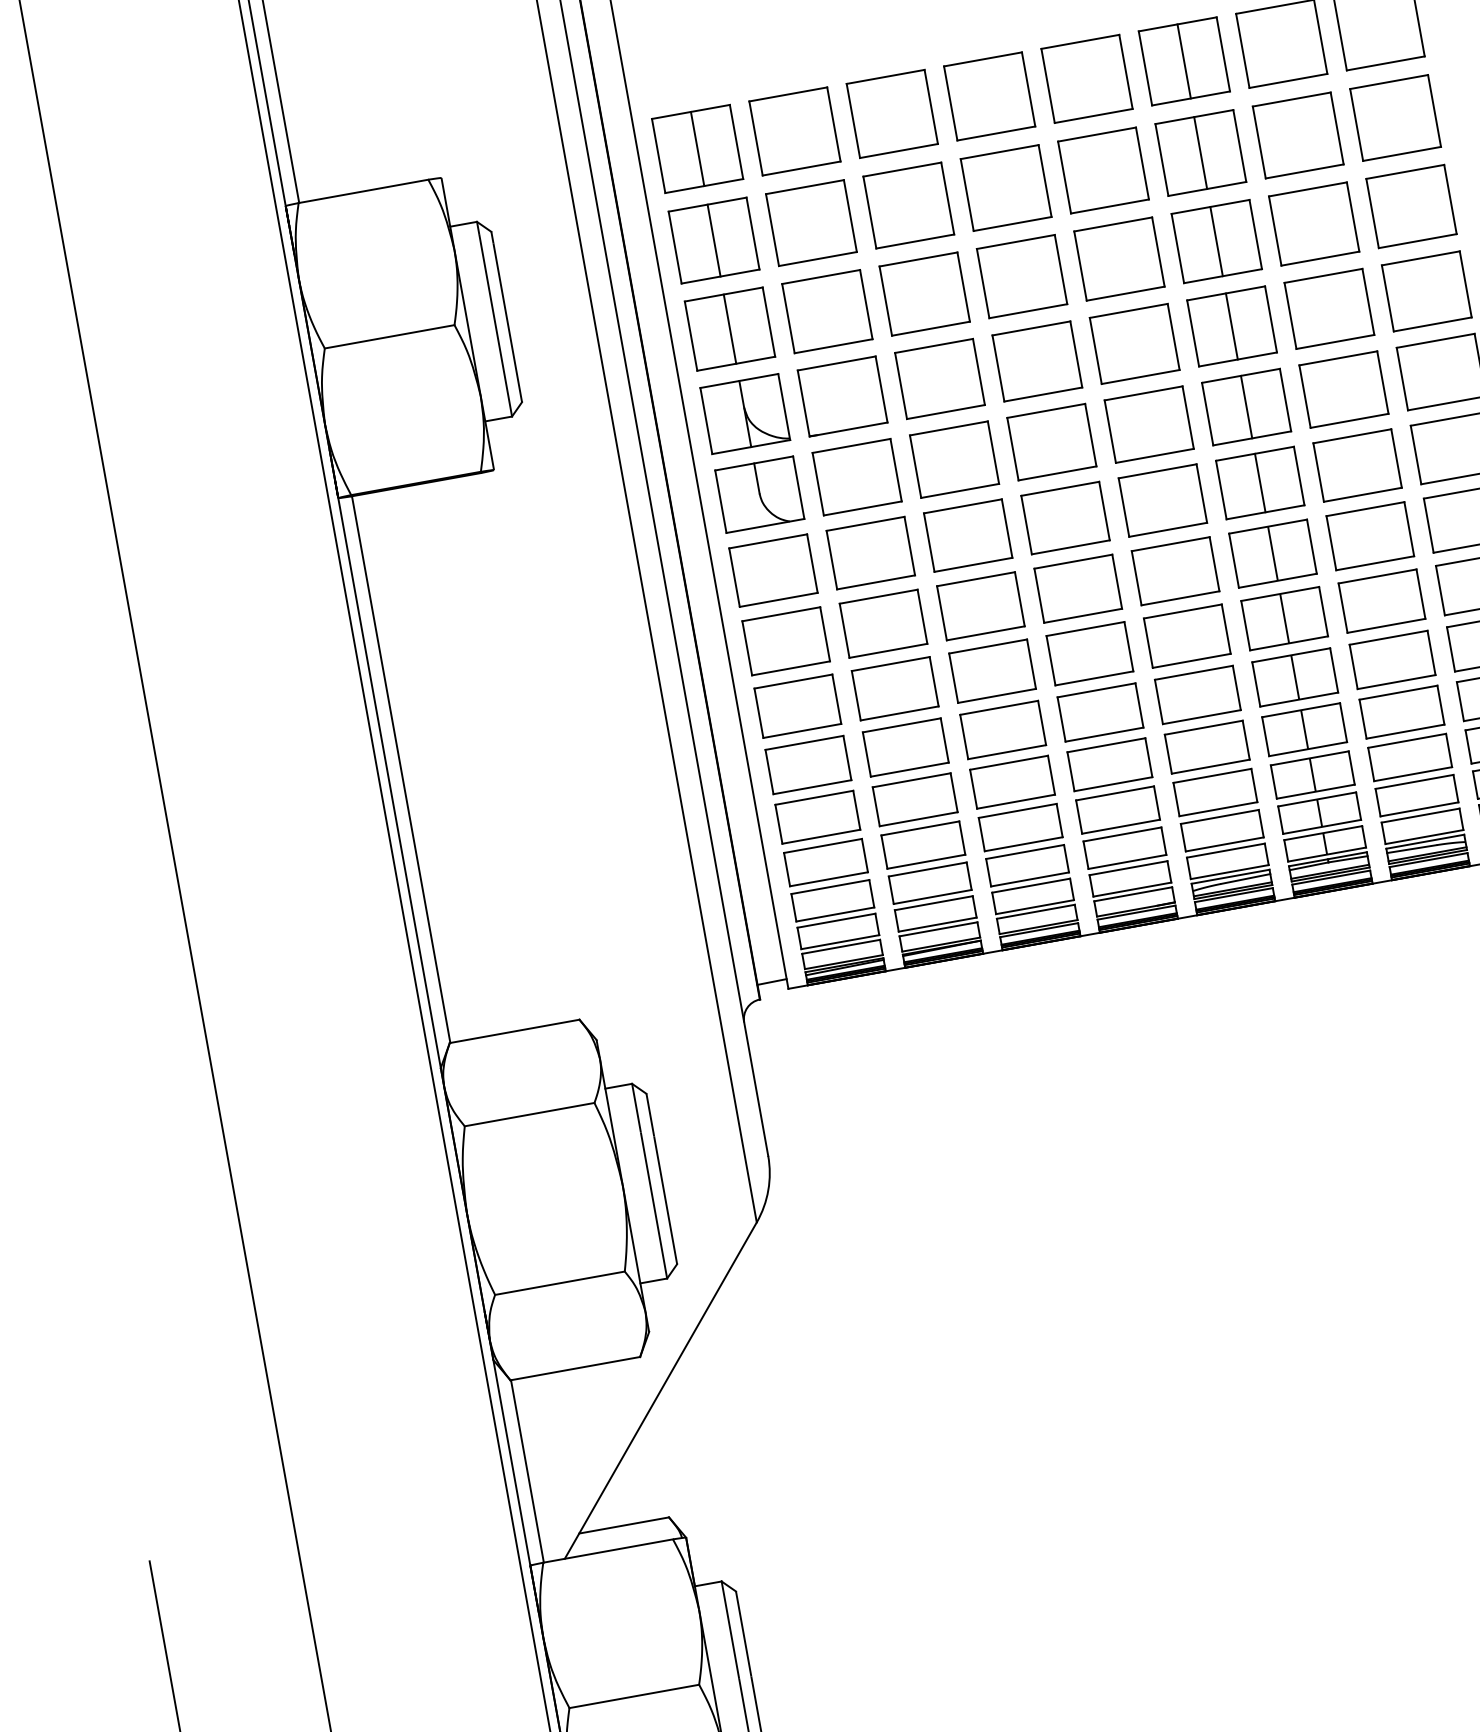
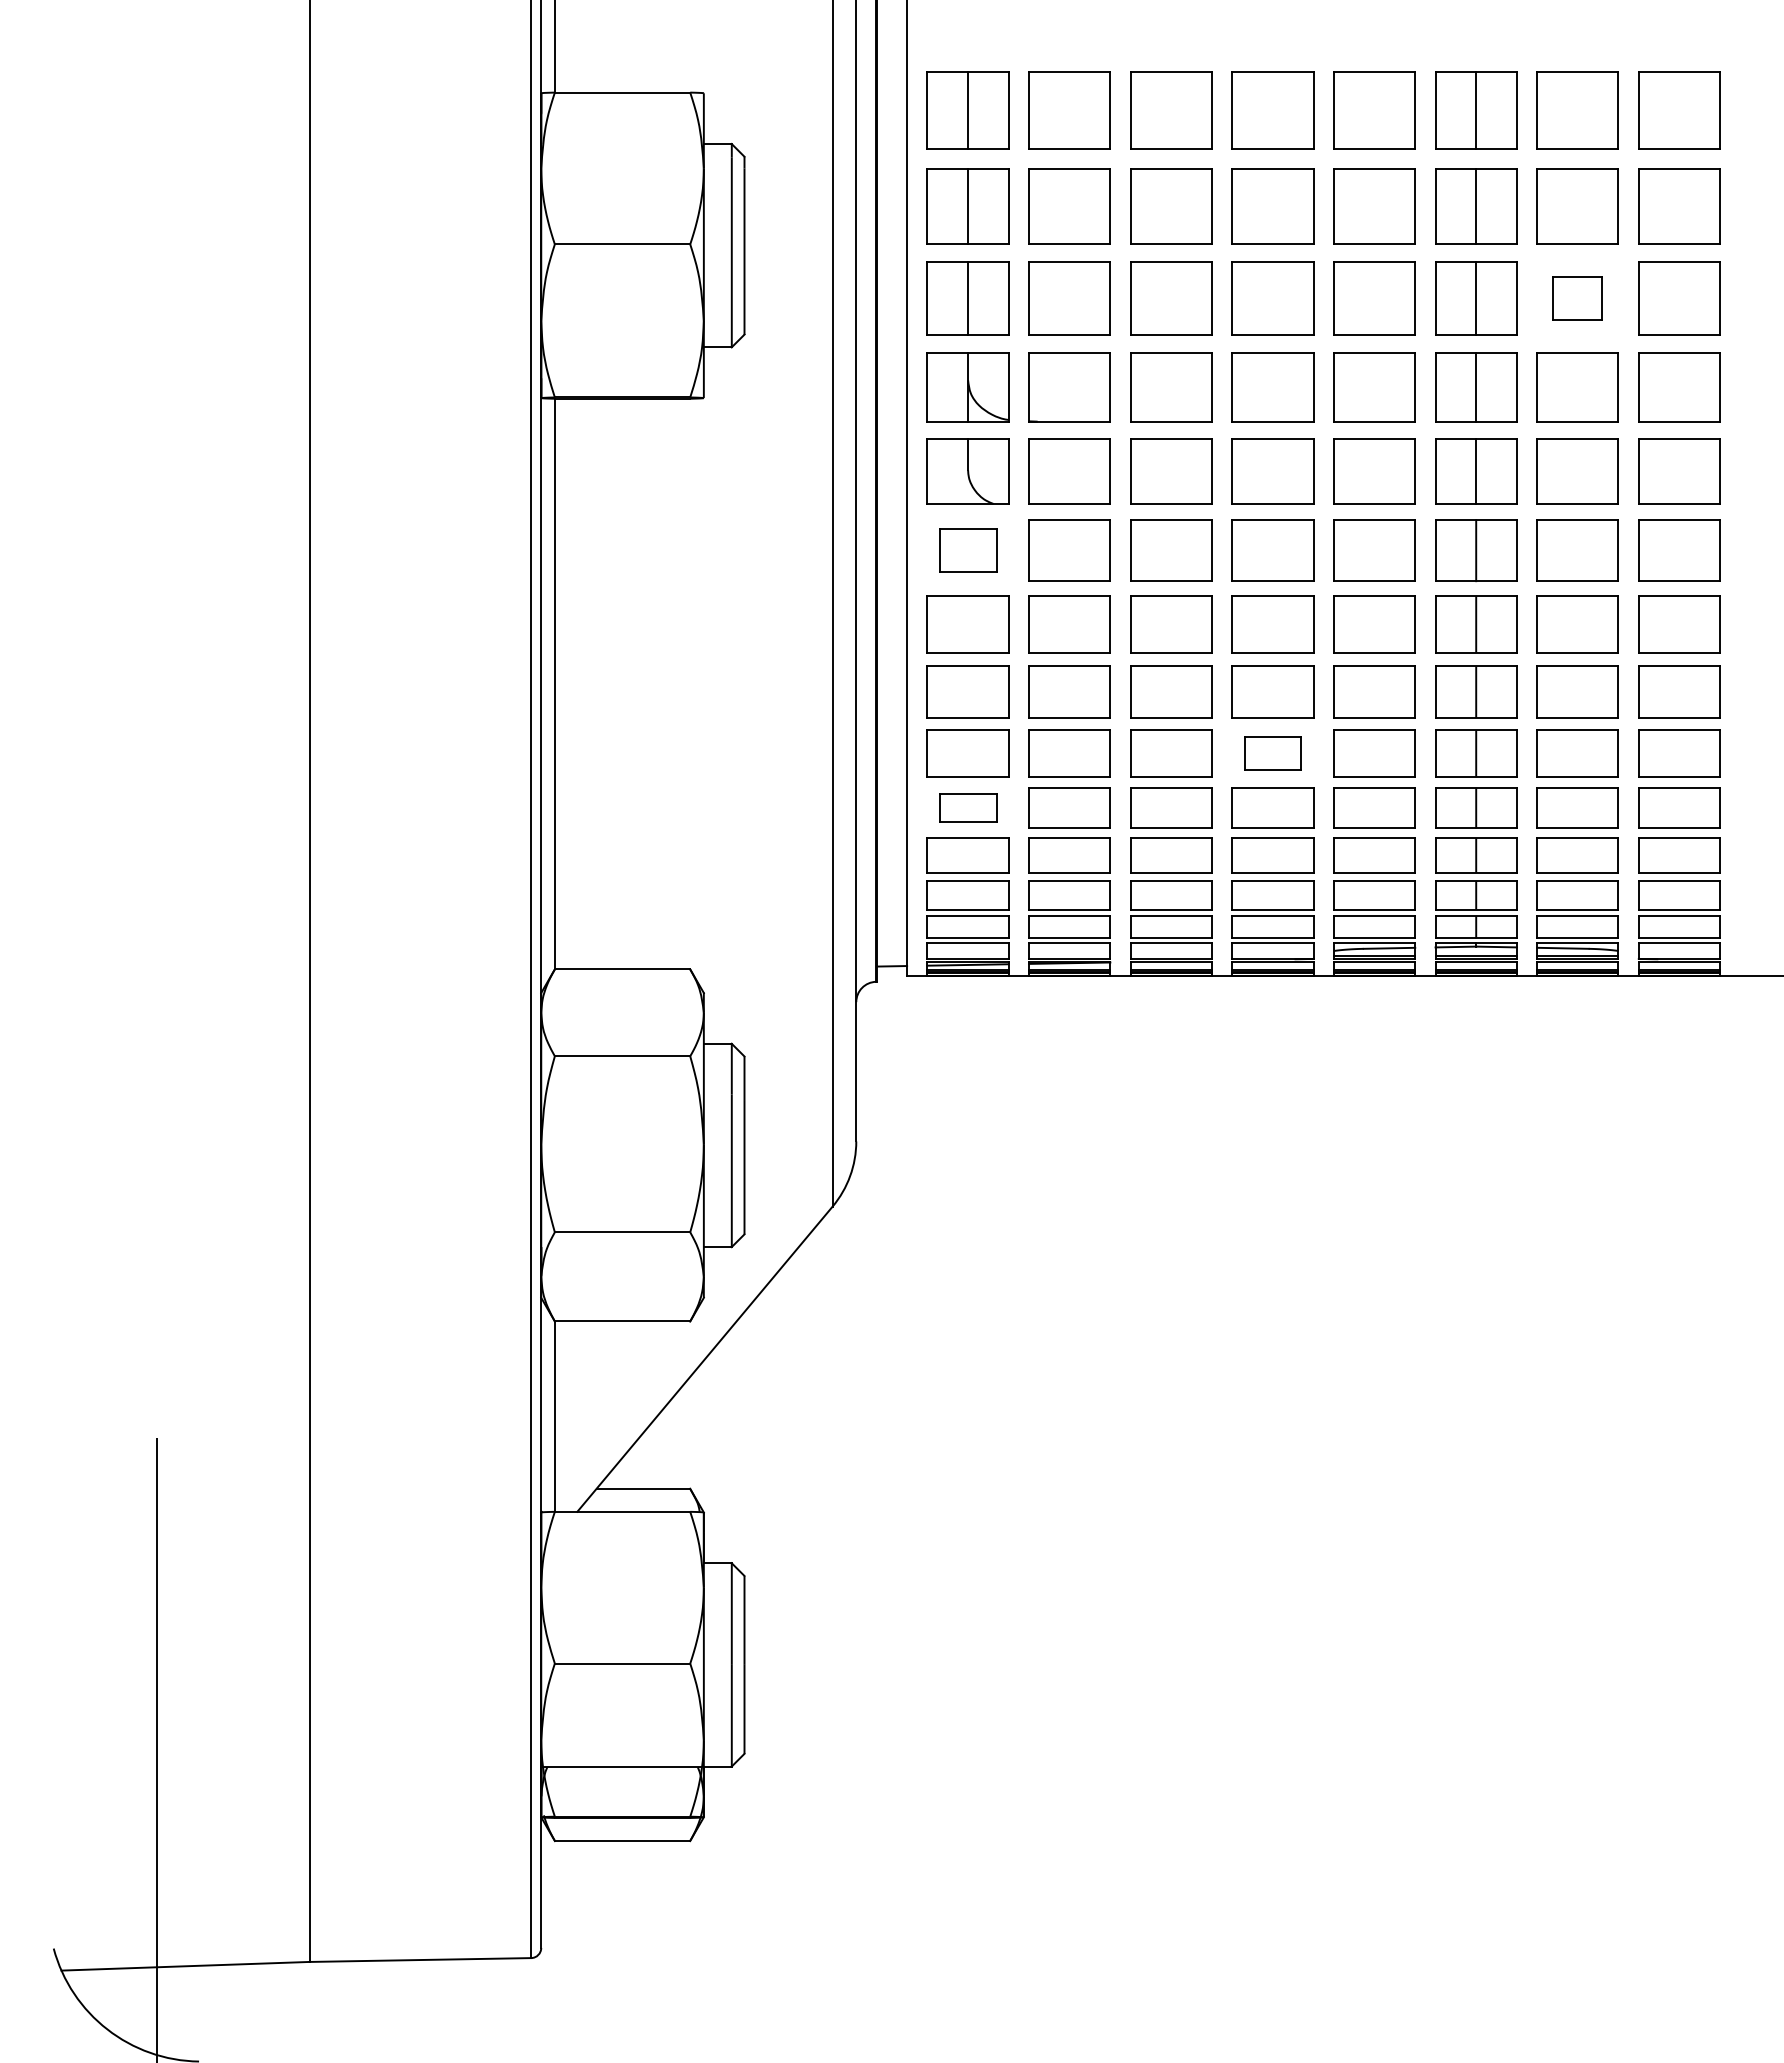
part: (1313, 224) -> (1577, 298), size x0.6
part: (772, 570) -> (967, 550), size x0.7
part: (1100, 712) -> (1272, 753), size x0.7
part: (817, 816) -> (967, 807), size x0.7

